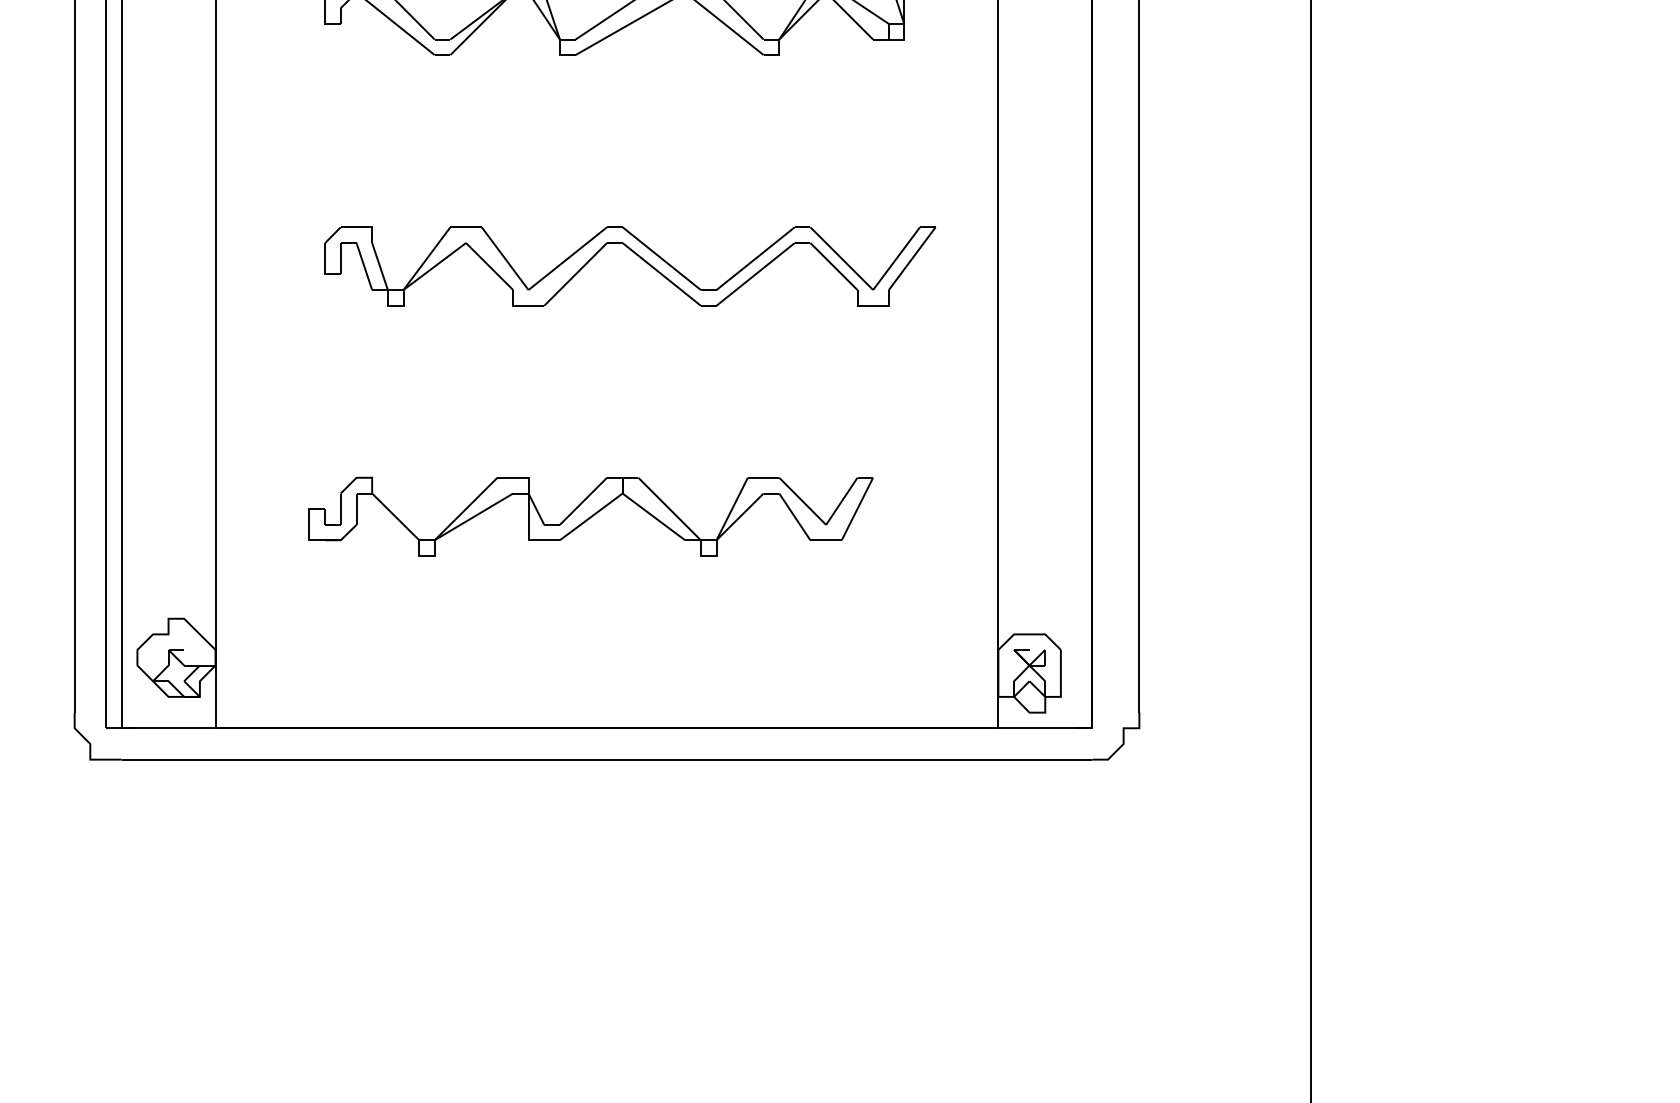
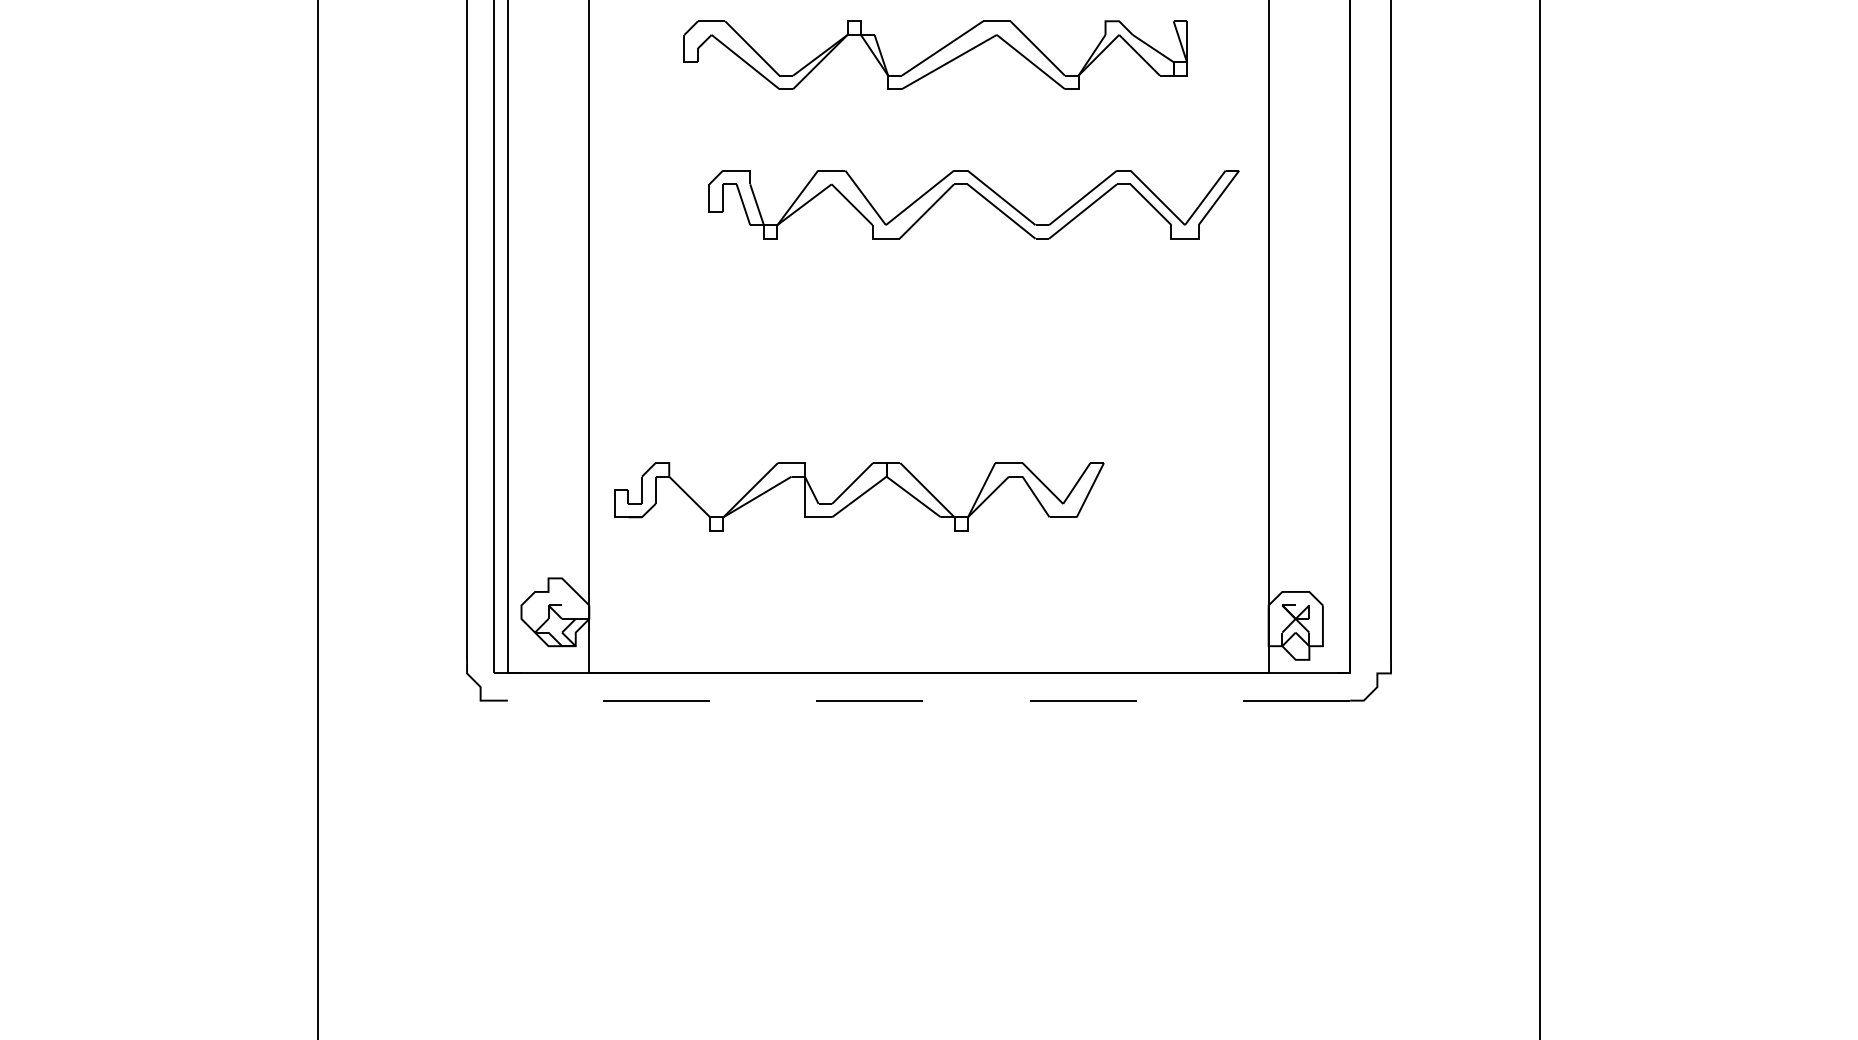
part: (636, 255) -> (979, 195), moved
part: (591, 516) -> (859, 496), moved
line: (606, 759) -> (928, 700), solid -> dashed

